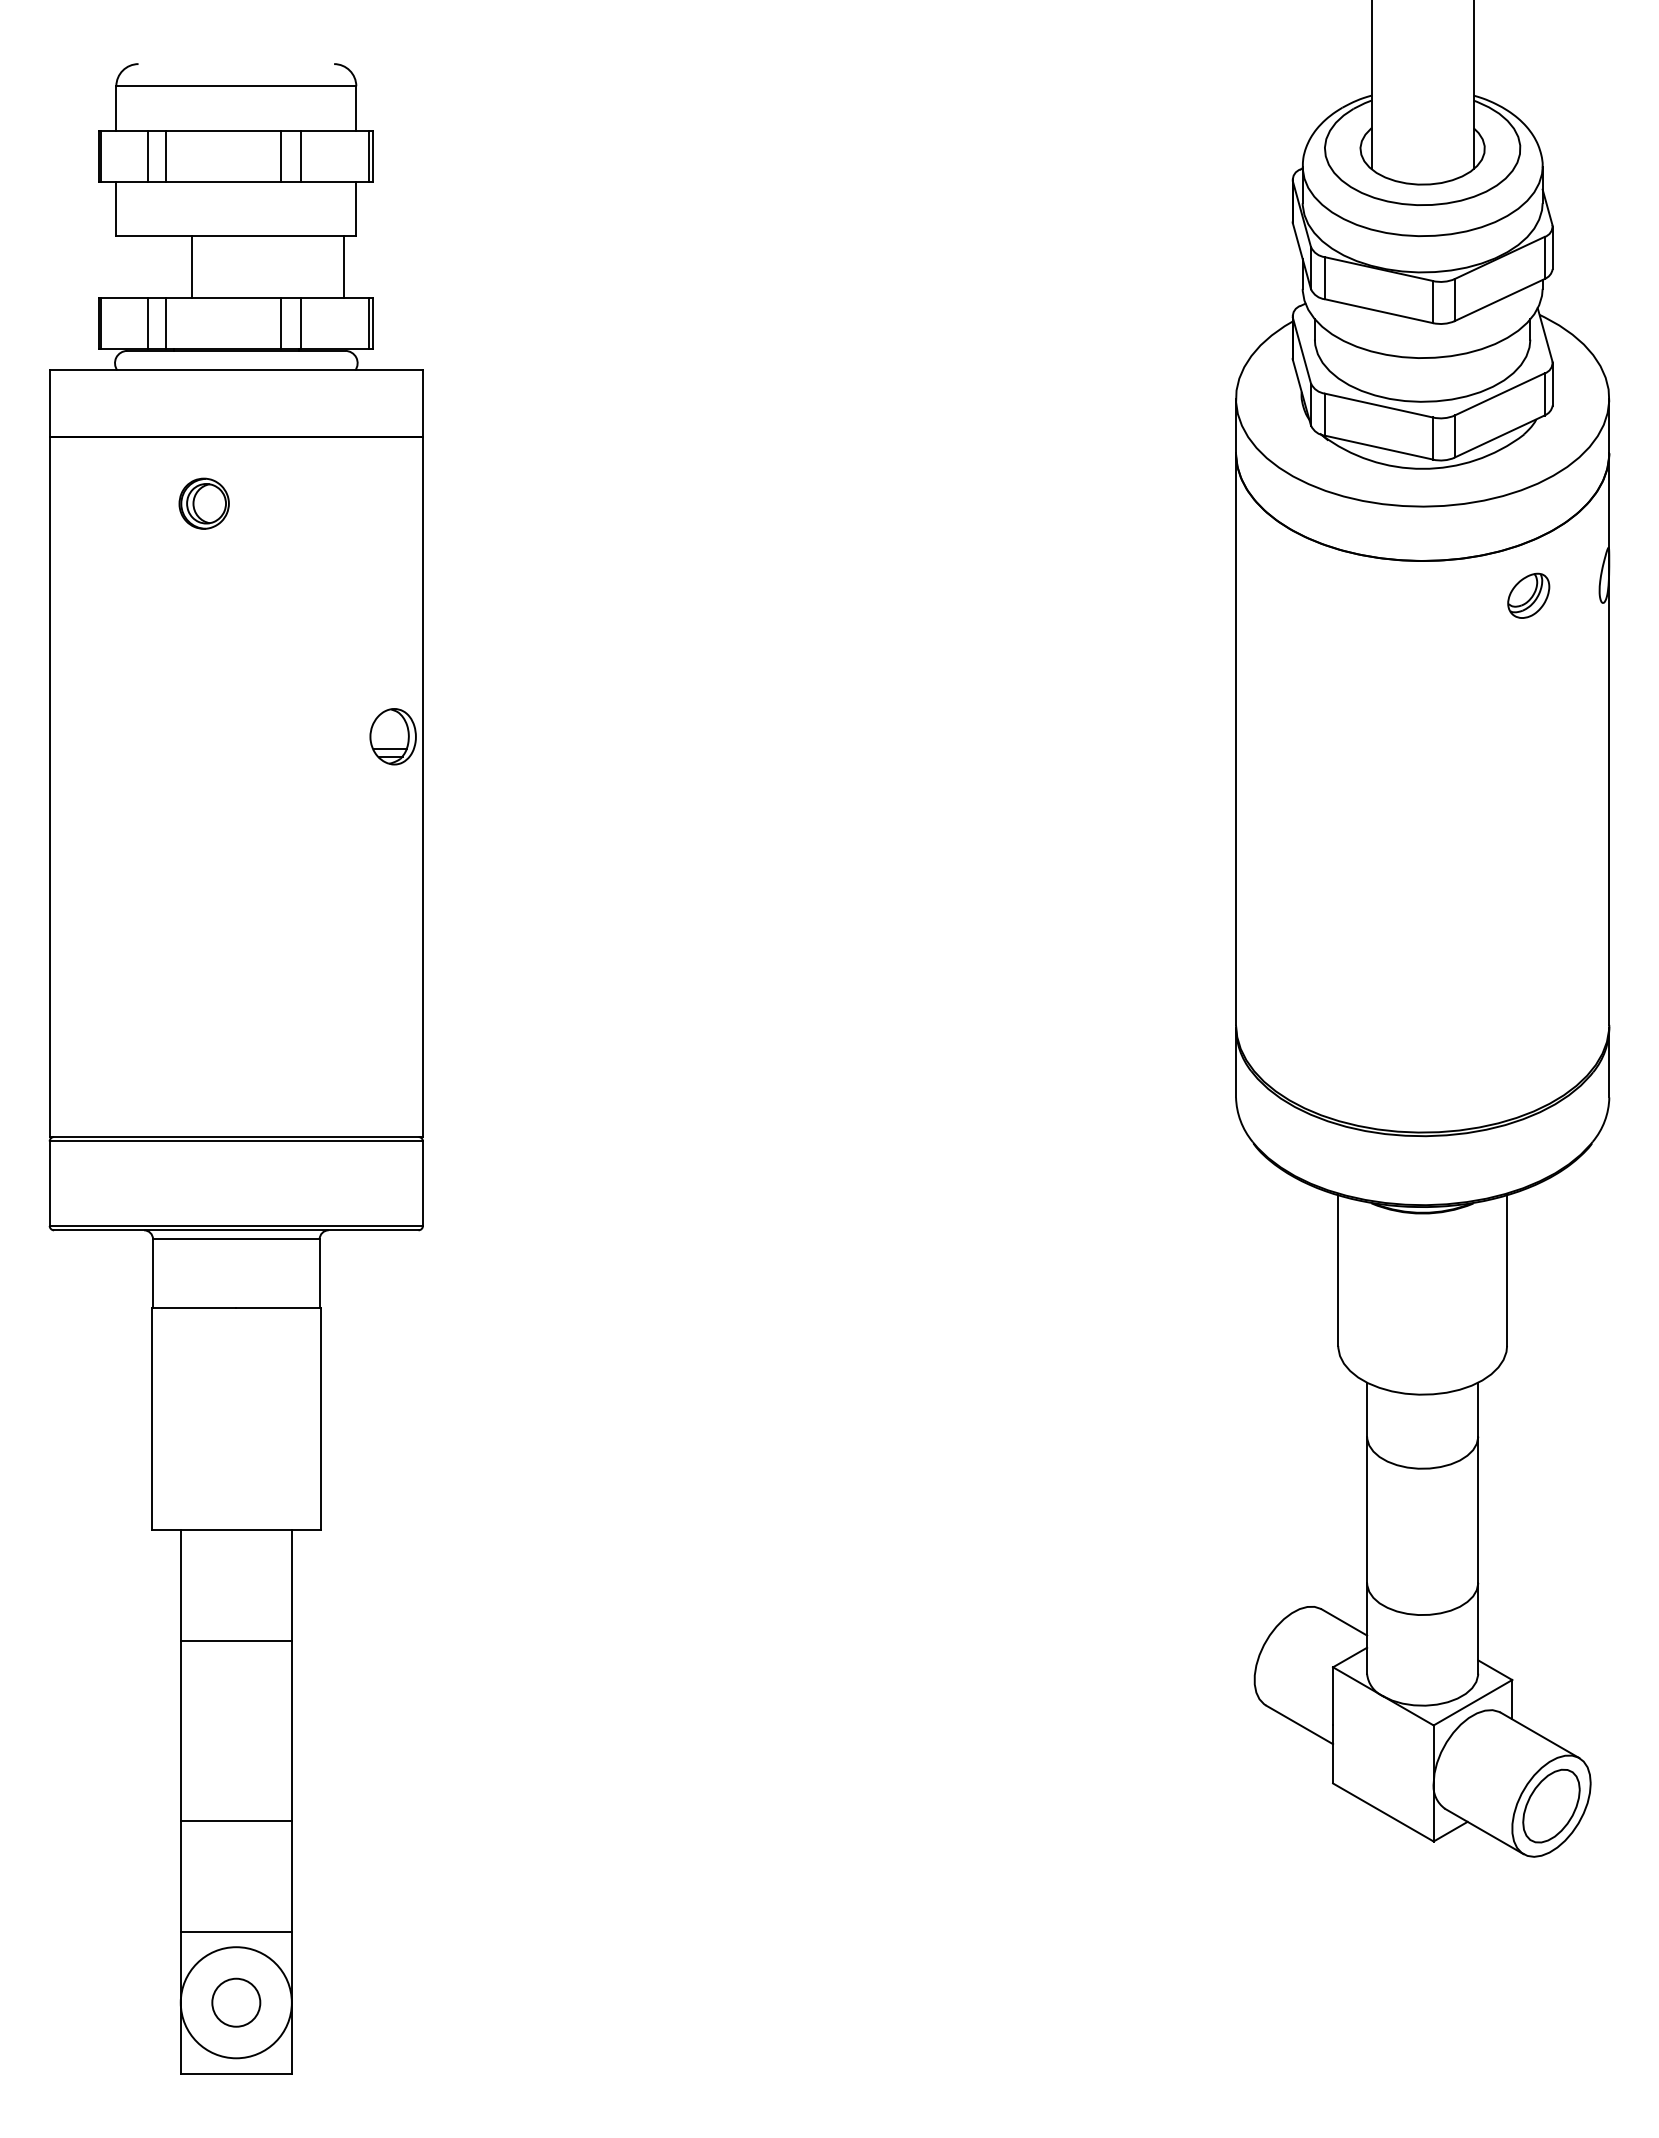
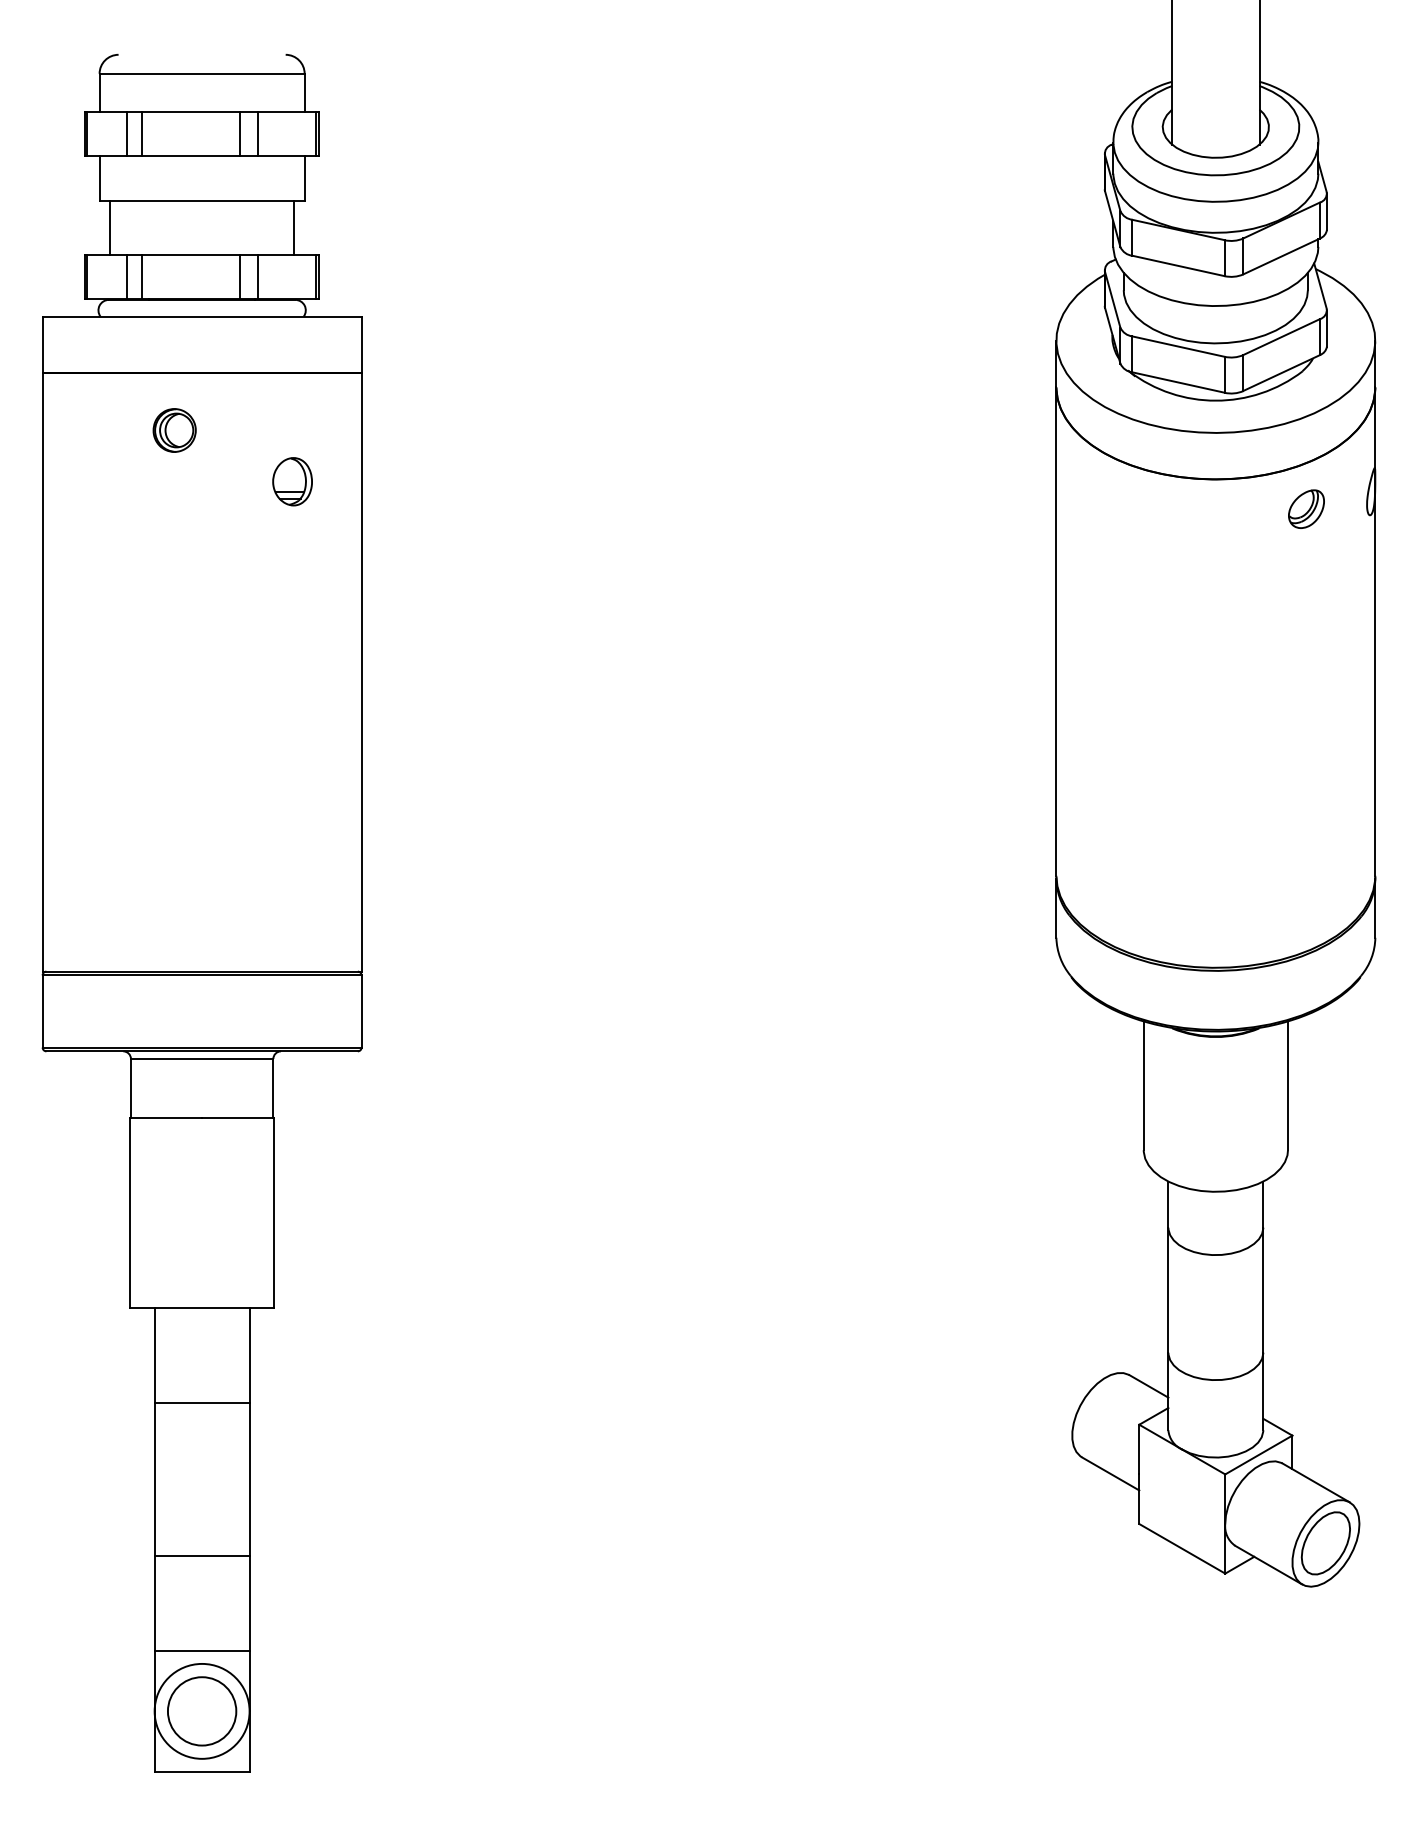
line: (191, 266) -> (109, 227), moved
part: (392, 736) -> (292, 481), moved
circle: (236, 2002) -> (202, 1711), size x1.67

